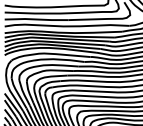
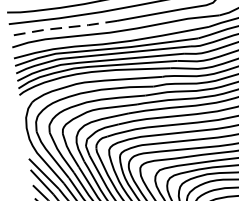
line: (36, 19) -> (63, 27), solid -> dashed

